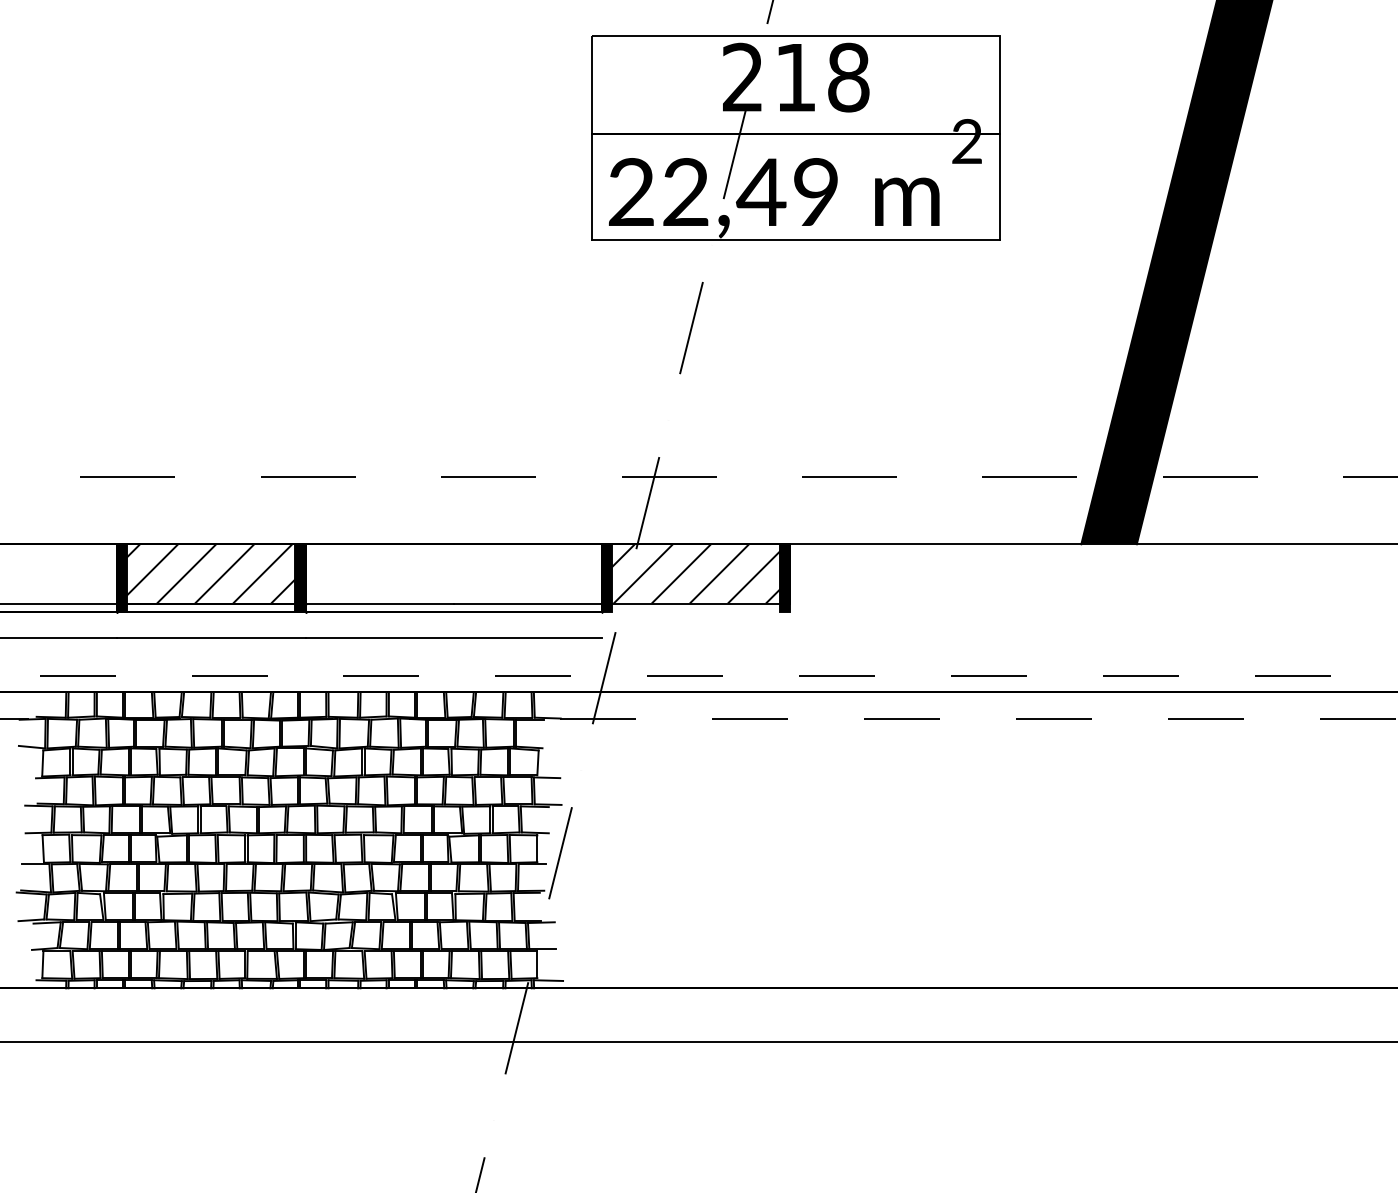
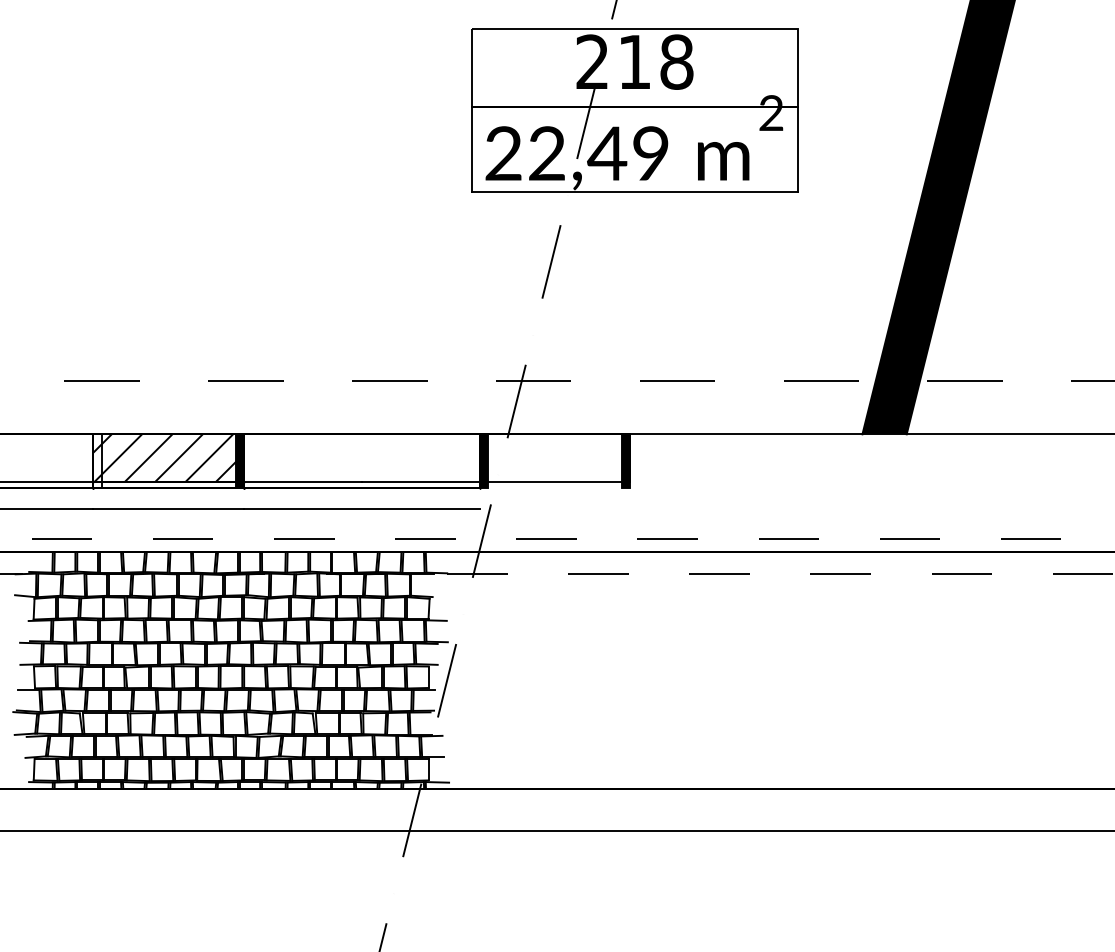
hatch: (695, 573) -> (554, 457), removed
fill: (122, 577) -> (97, 460), removed

